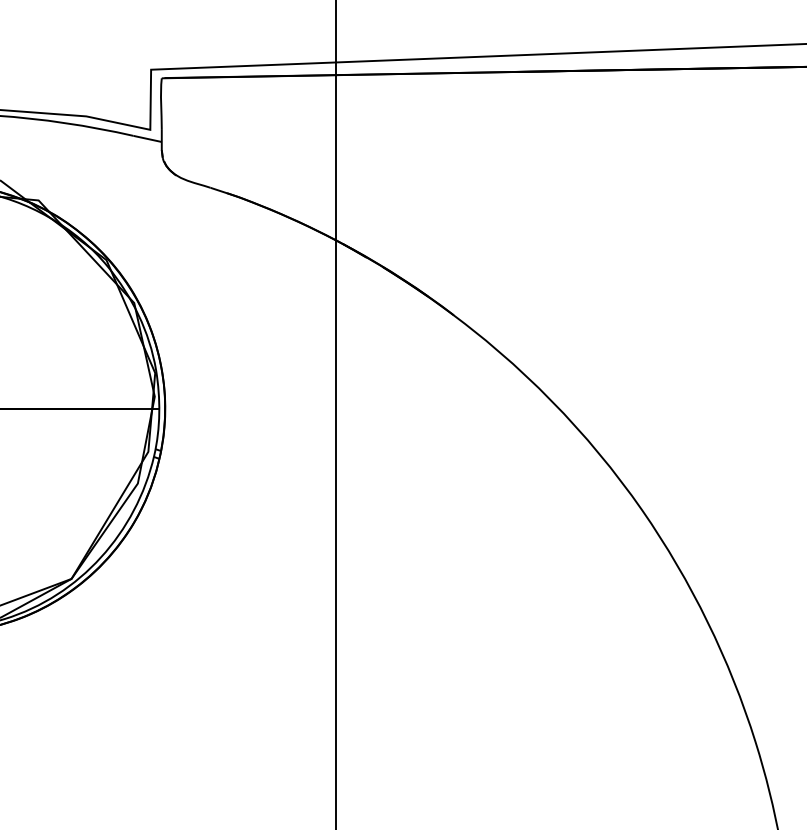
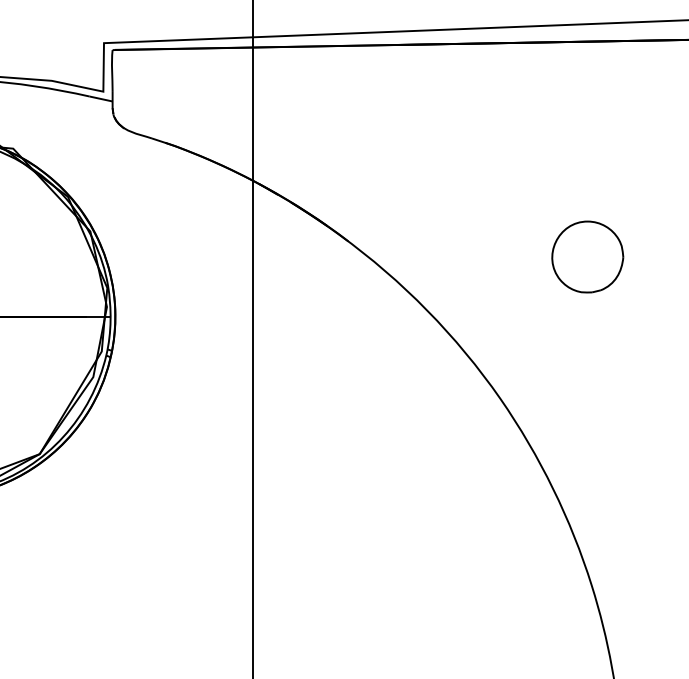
part: (750, 334) -> (587, 256), added

